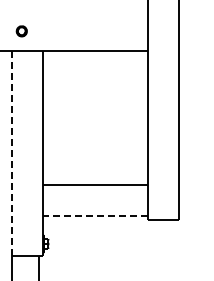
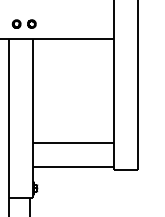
part: (41, 31) -> (31, 24), added
line: (11, 152) -> (8, 117), dashed -> solid
line: (94, 216) -> (72, 167), dashed -> solid

